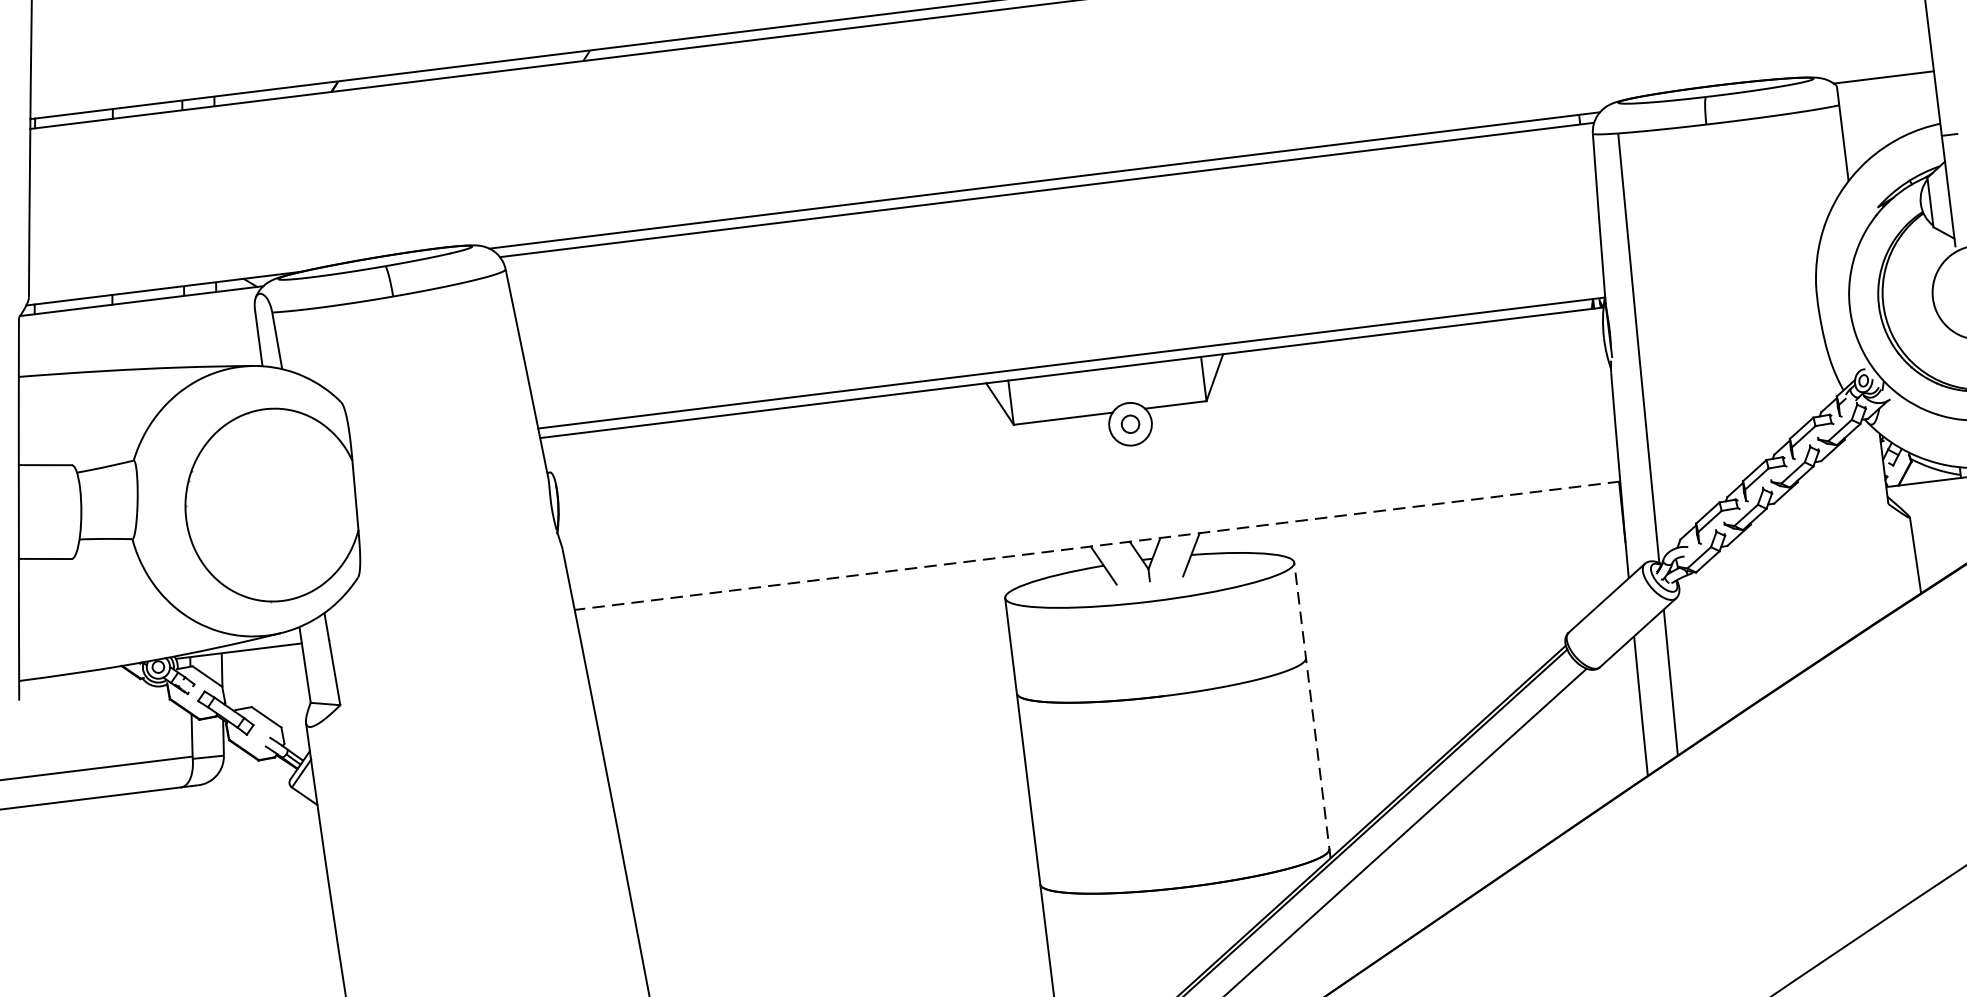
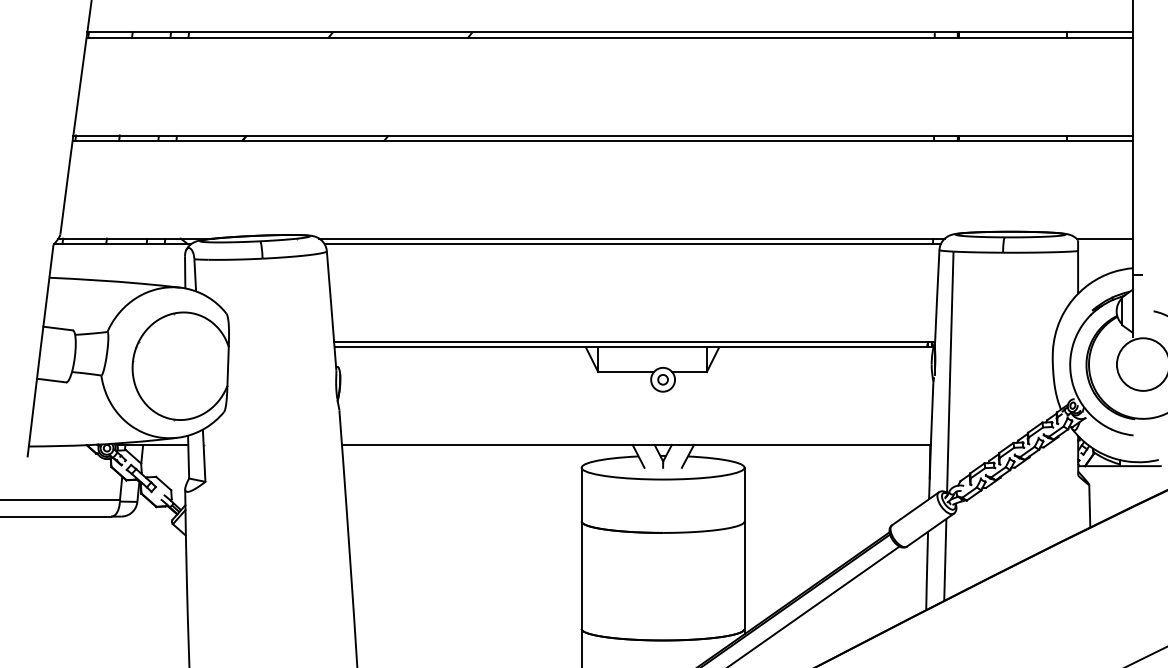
line: (1095, 545) -> (635, 444), dashed -> solid
line: (1312, 709) -> (744, 550), dashed -> solid

